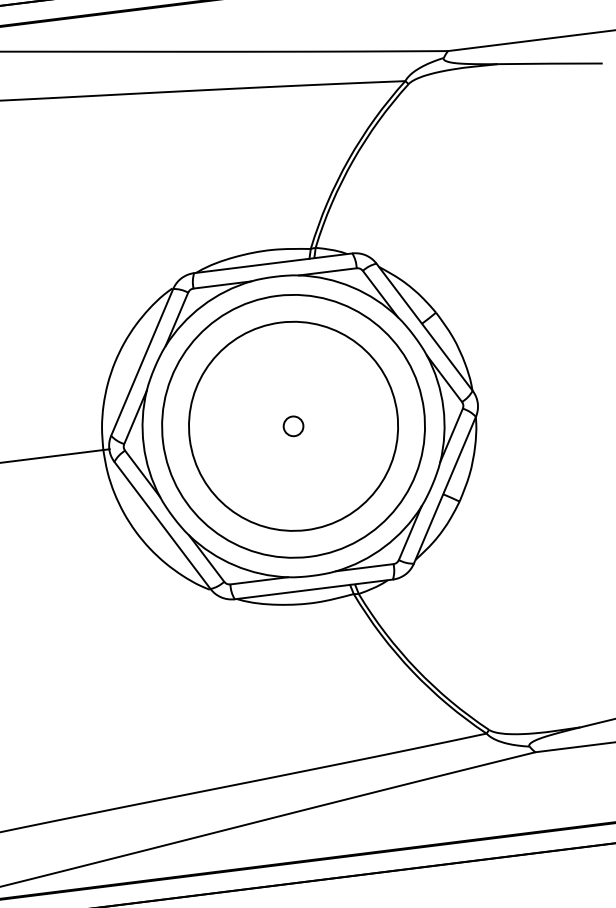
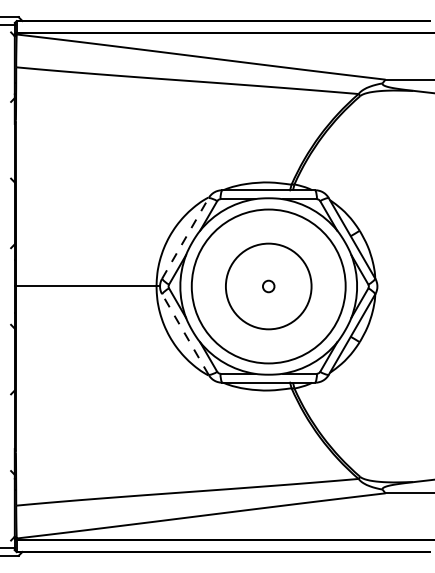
line: (142, 362) -> (185, 238), solid -> dashed
circle: (293, 426) -> (268, 286), size x0.7
line: (162, 525) -> (185, 334), solid -> dashed

